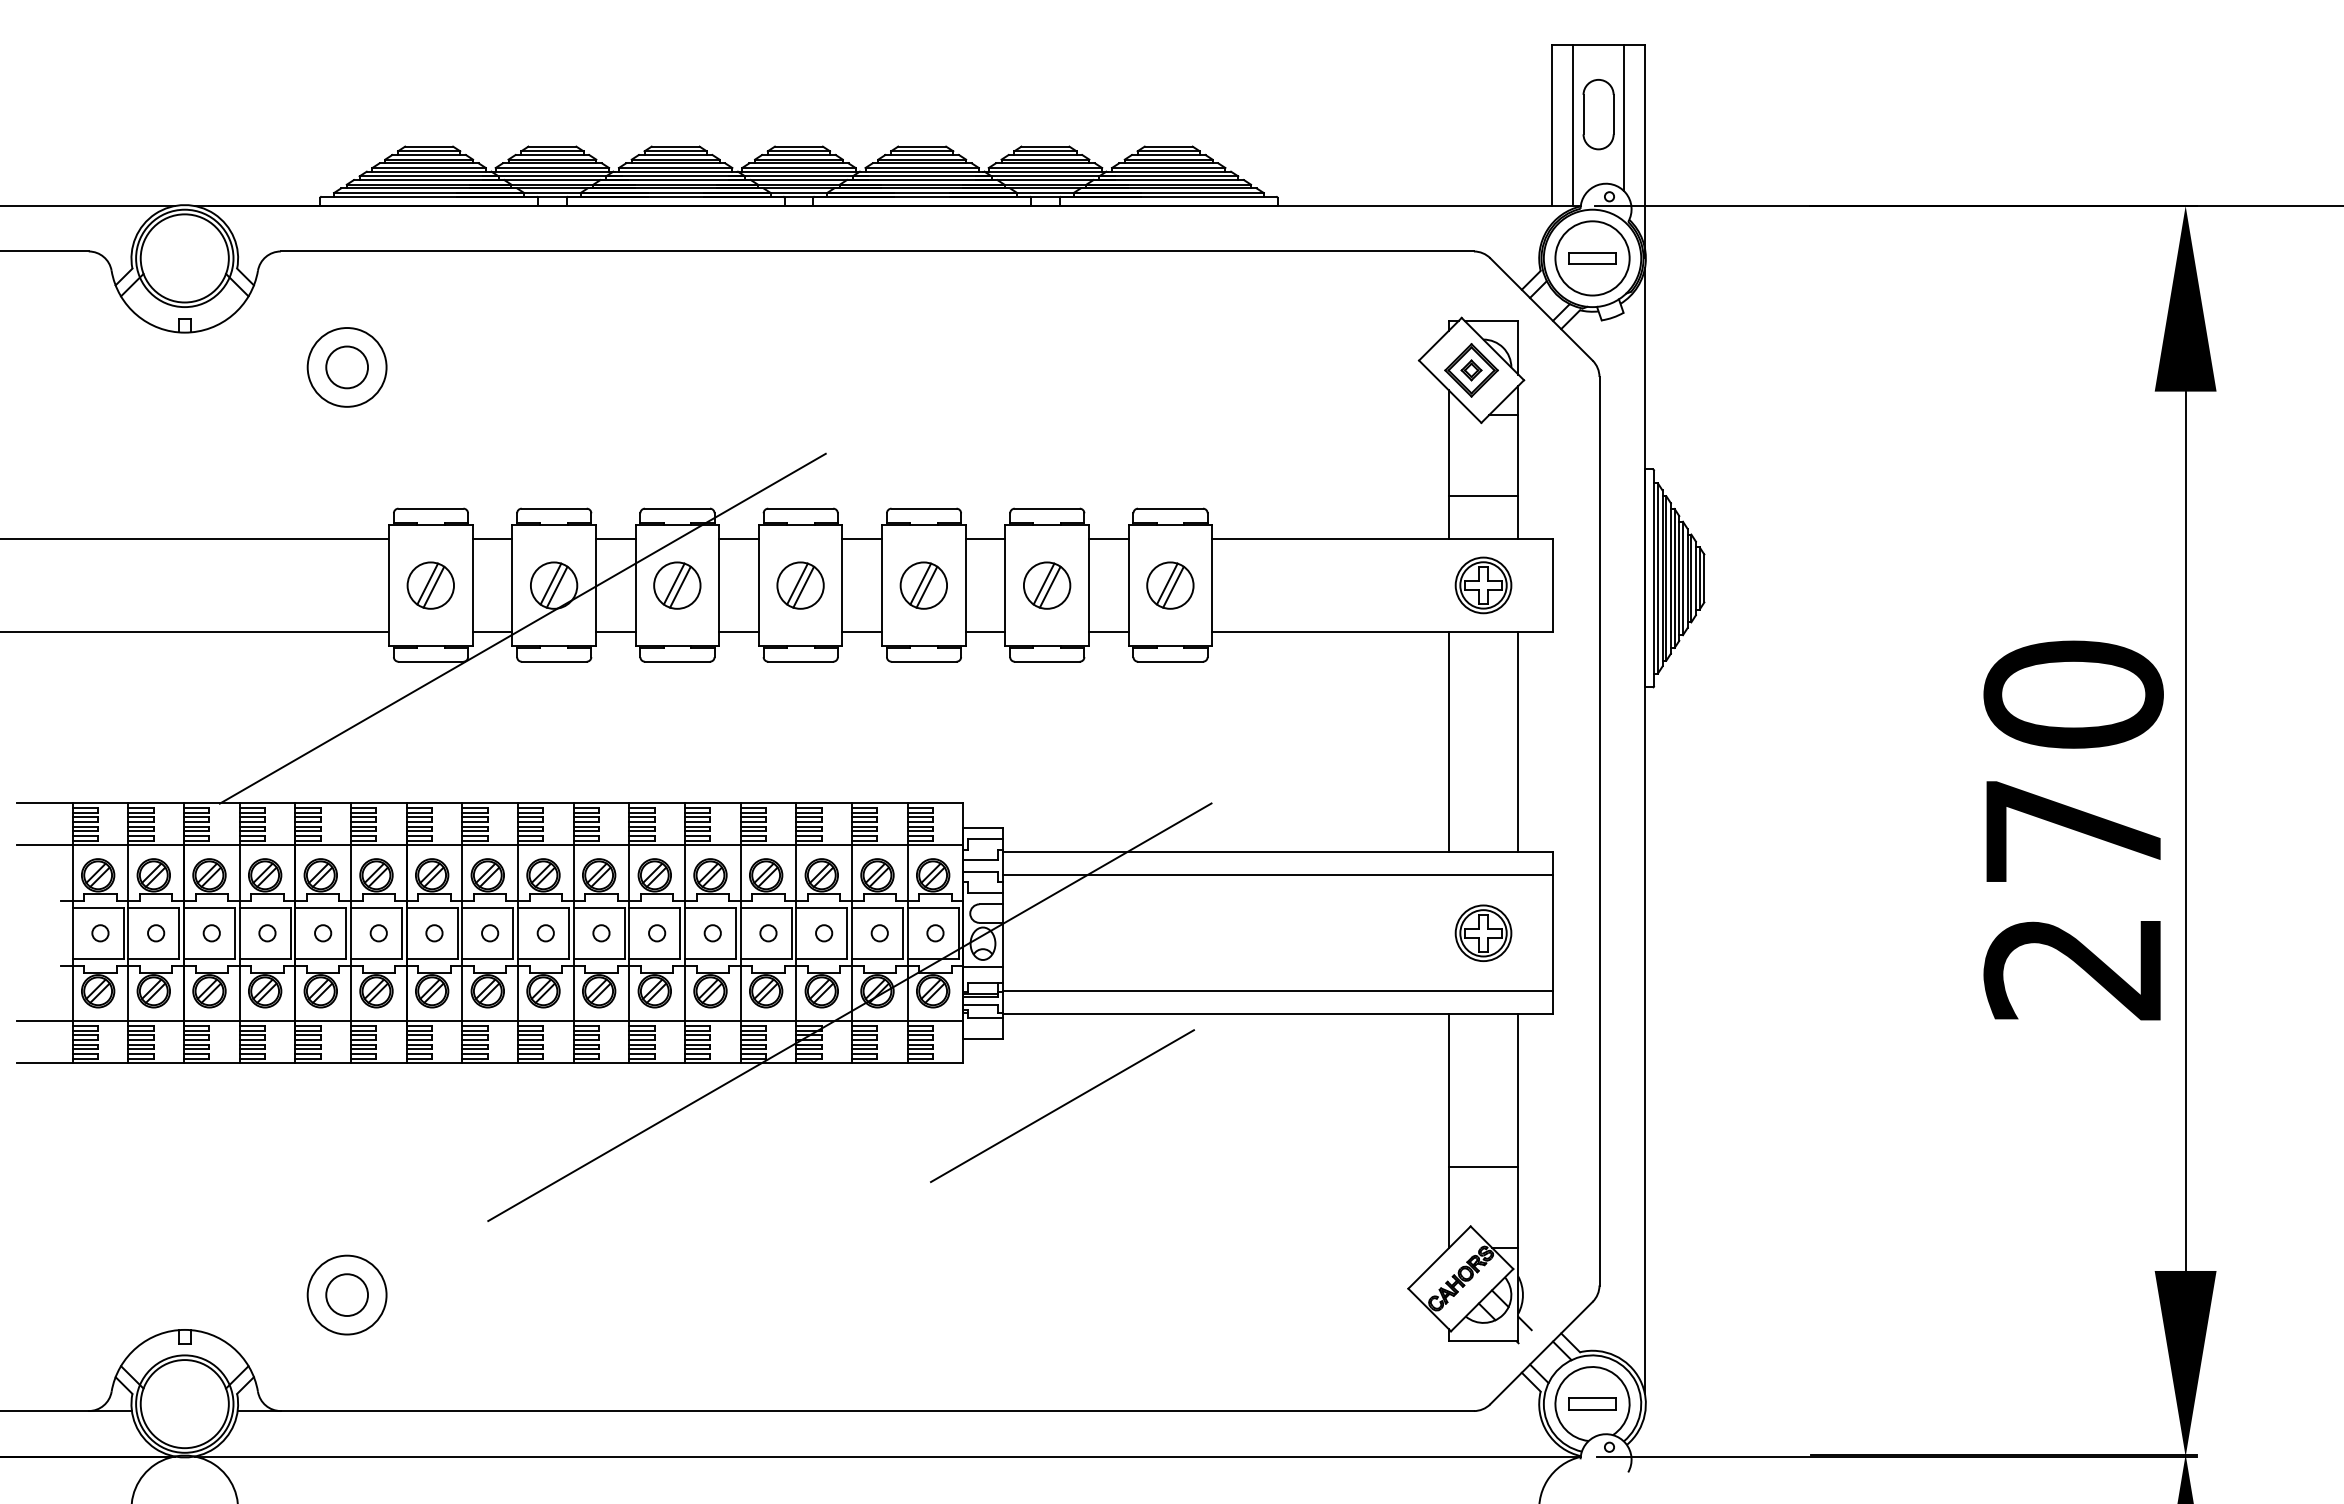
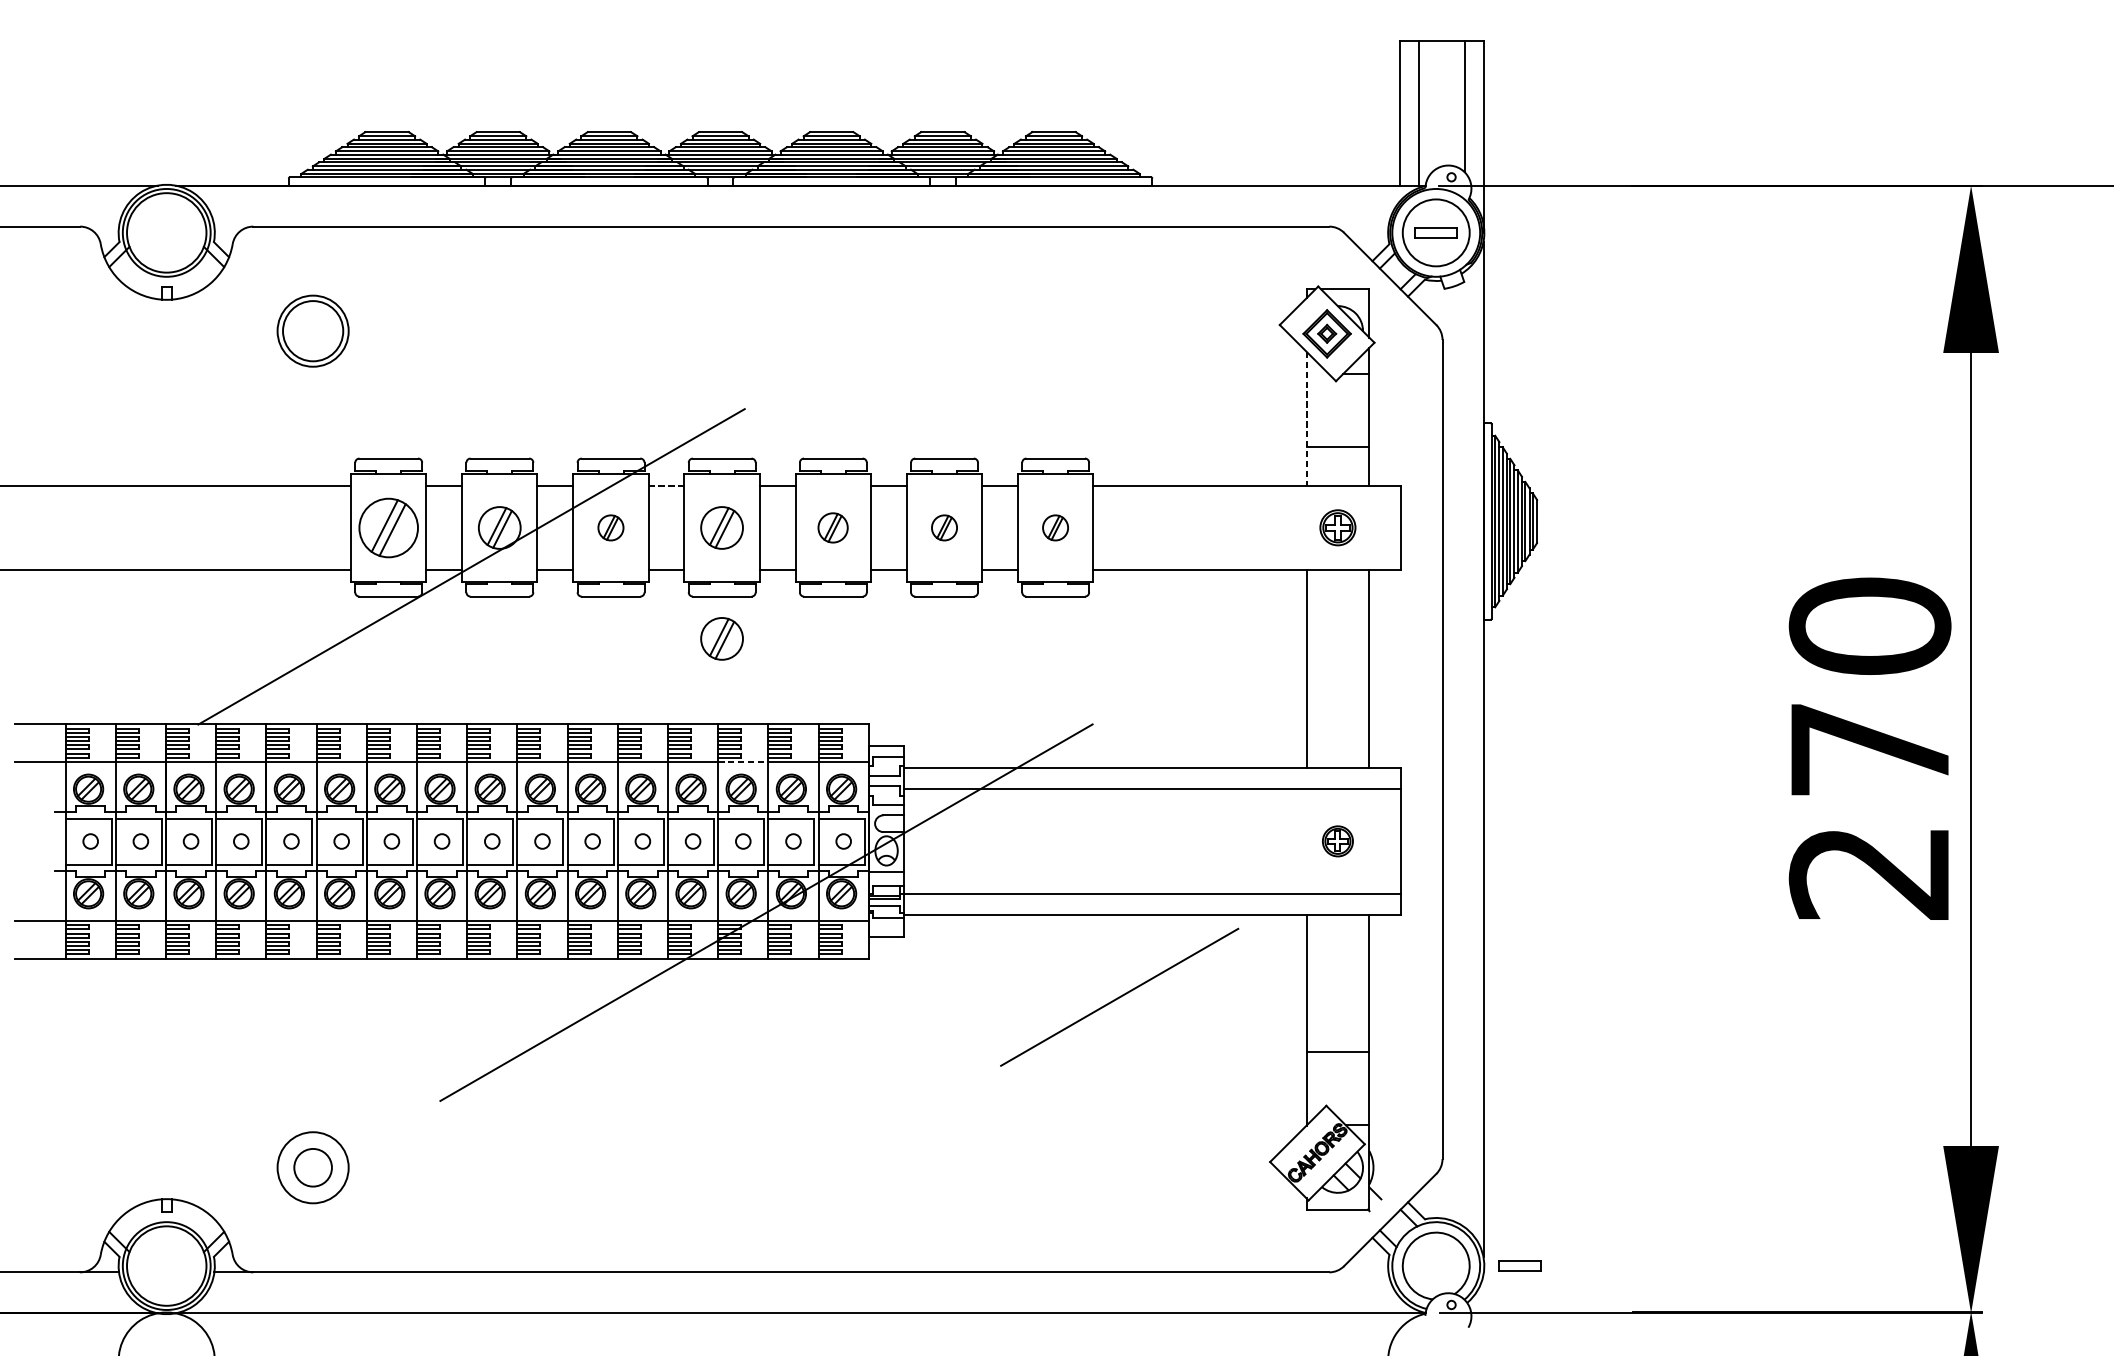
part: (1598, 114) -> (1441, 103), removed
circle: (347, 367) -> (313, 331), size x1.6
line: (1448, 465) -> (1306, 419), solid -> dashed
line: (738, 539) -> (666, 486), solid -> dashed
part: (430, 585) -> (388, 527), size x1.4
part: (677, 585) -> (611, 527), size x0.6
part: (923, 585) -> (832, 527), size x0.7
part: (1047, 585) -> (944, 527), size x0.6
part: (1170, 585) -> (1055, 527), size x0.6
part: (1483, 585) -> (1337, 527), size x0.7
part: (800, 708) -> (721, 638), added
line: (824, 845) -> (743, 762), solid -> dashed
part: (1483, 932) -> (1337, 840), size x0.6
line: (1062, 1106) -> (1119, 997), moved
part: (1592, 1403) -> (1520, 1265), moved

